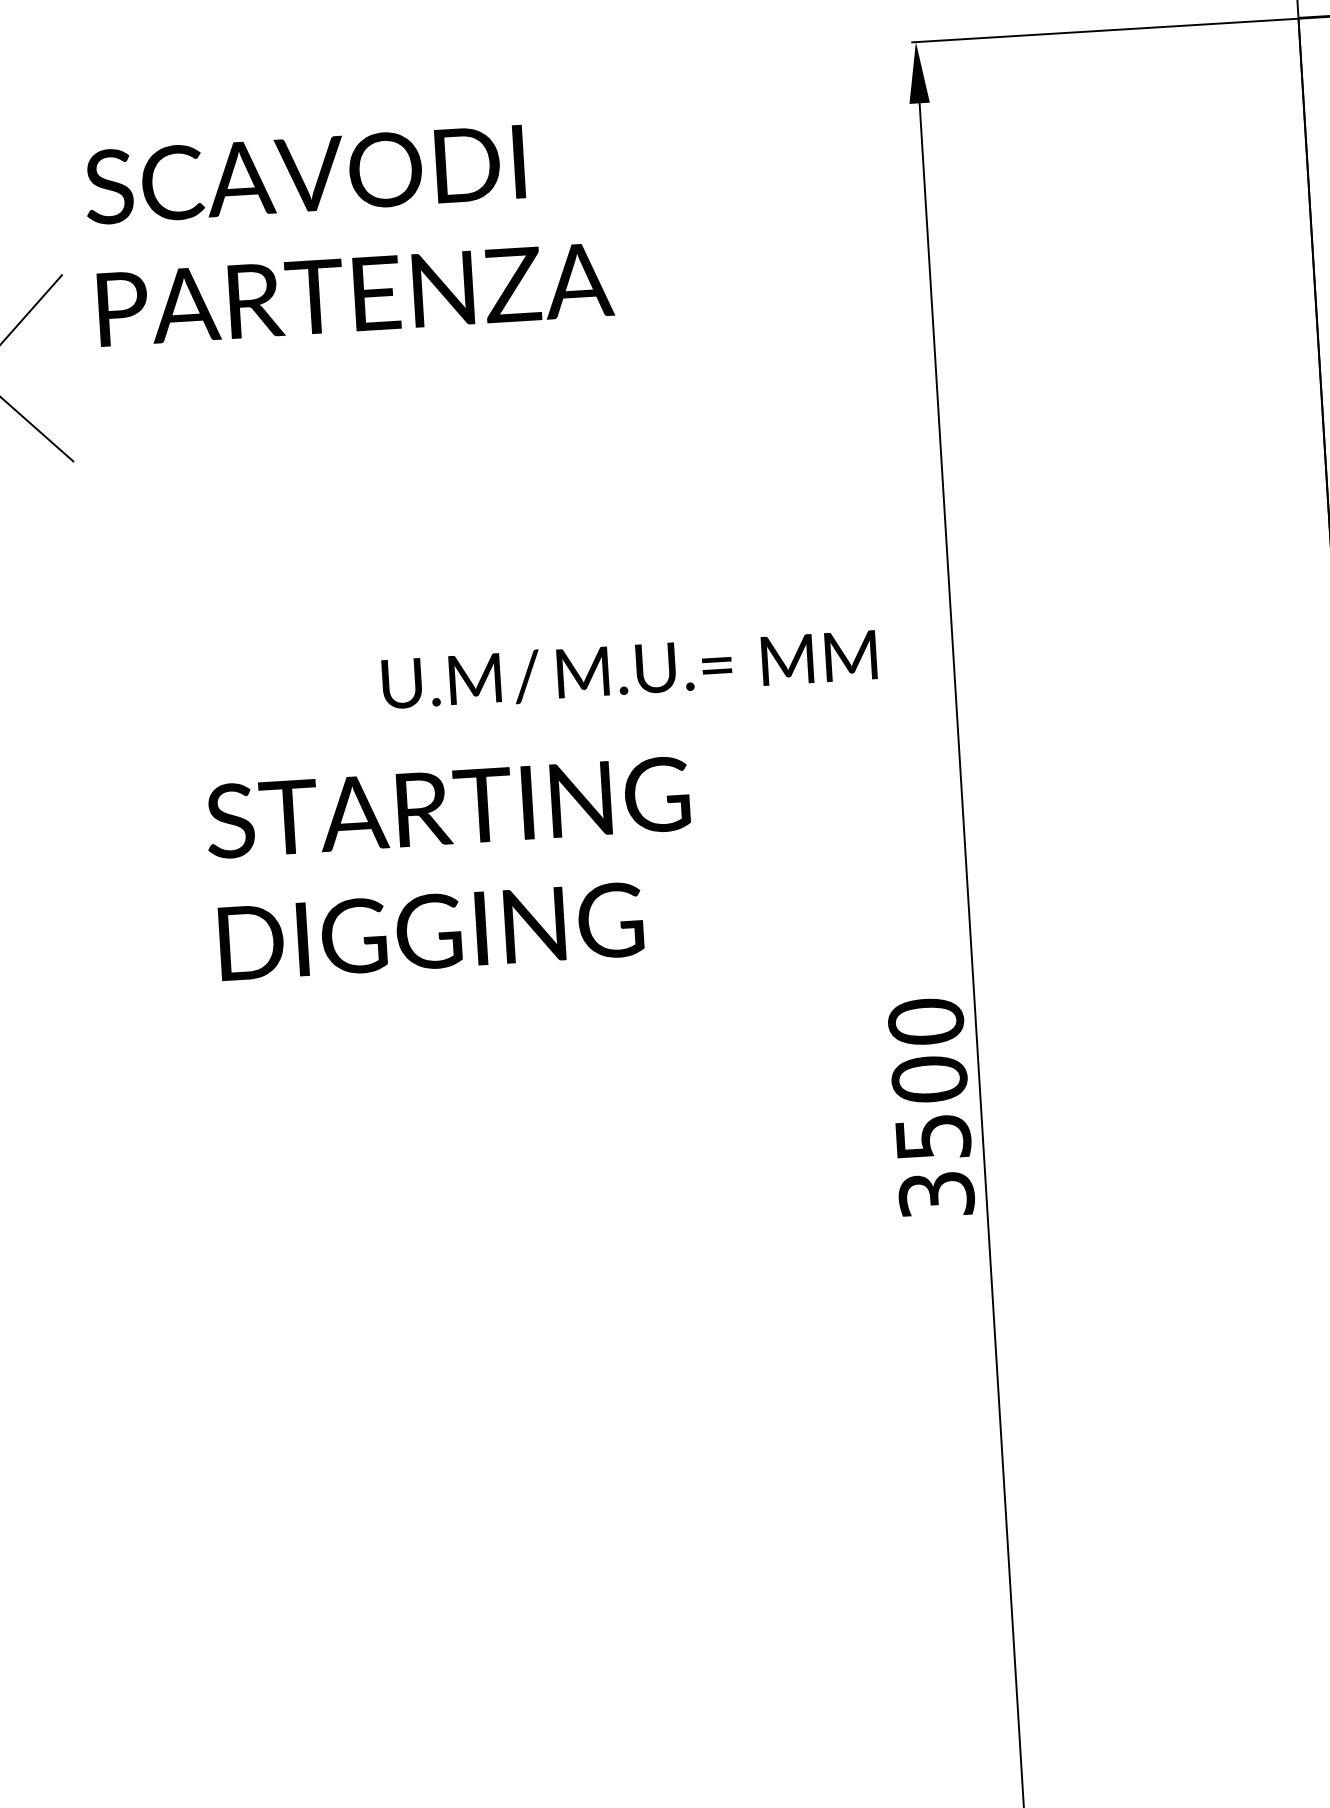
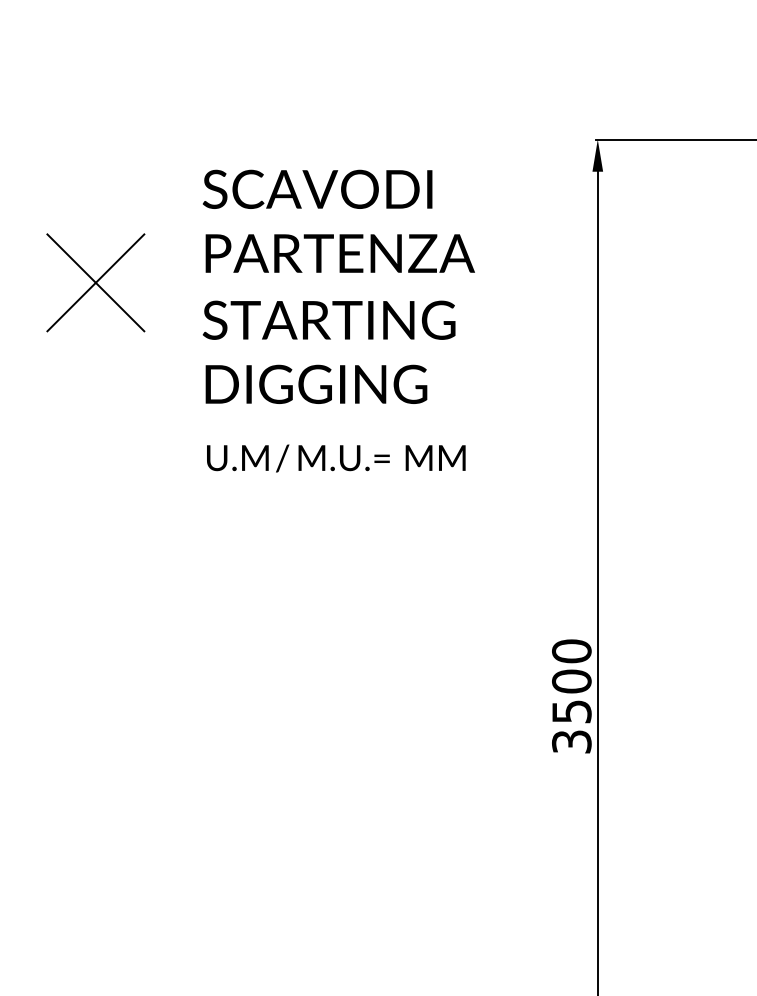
text: (348, 231) -> (338, 220), moved
text: (629, 670) -> (336, 458), moved
text: (450, 867) -> (328, 351), moved

